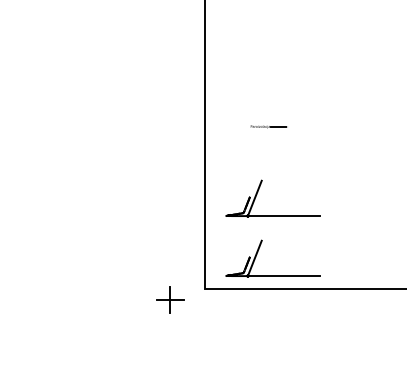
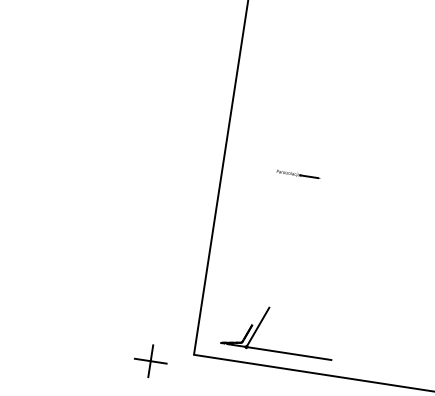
part: (258, 192) -> (274, 250), removed

